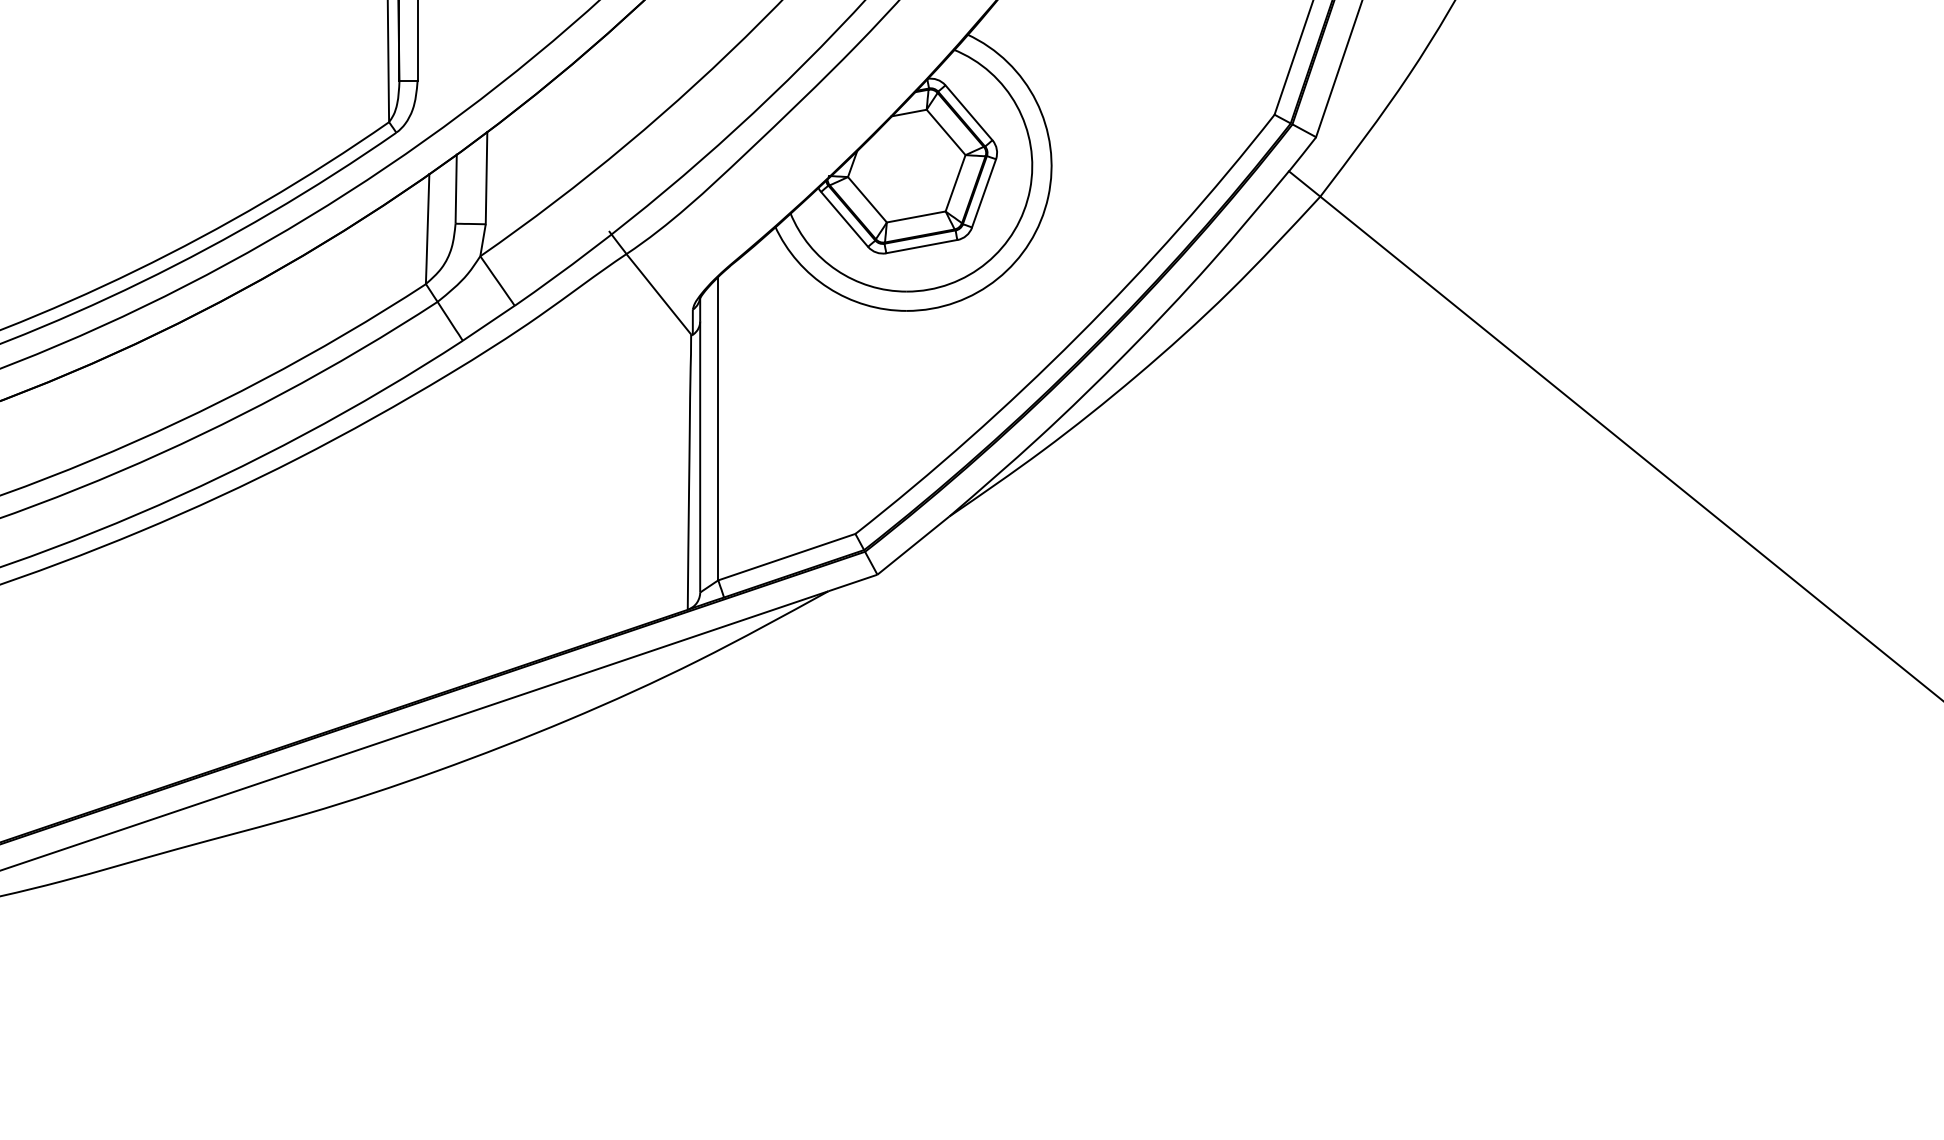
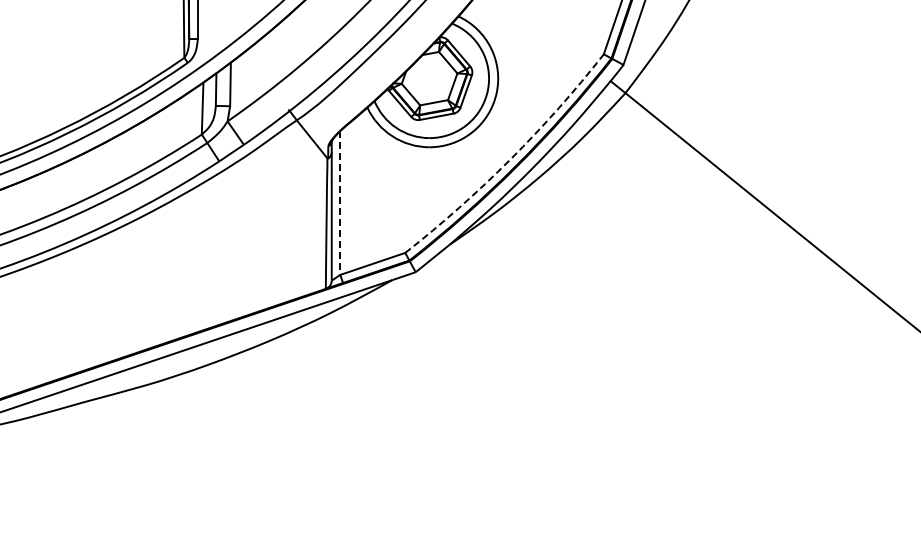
arc: (1077, 336) -> (510, 159), solid -> dashed
line: (718, 429) -> (340, 203), solid -> dashed

